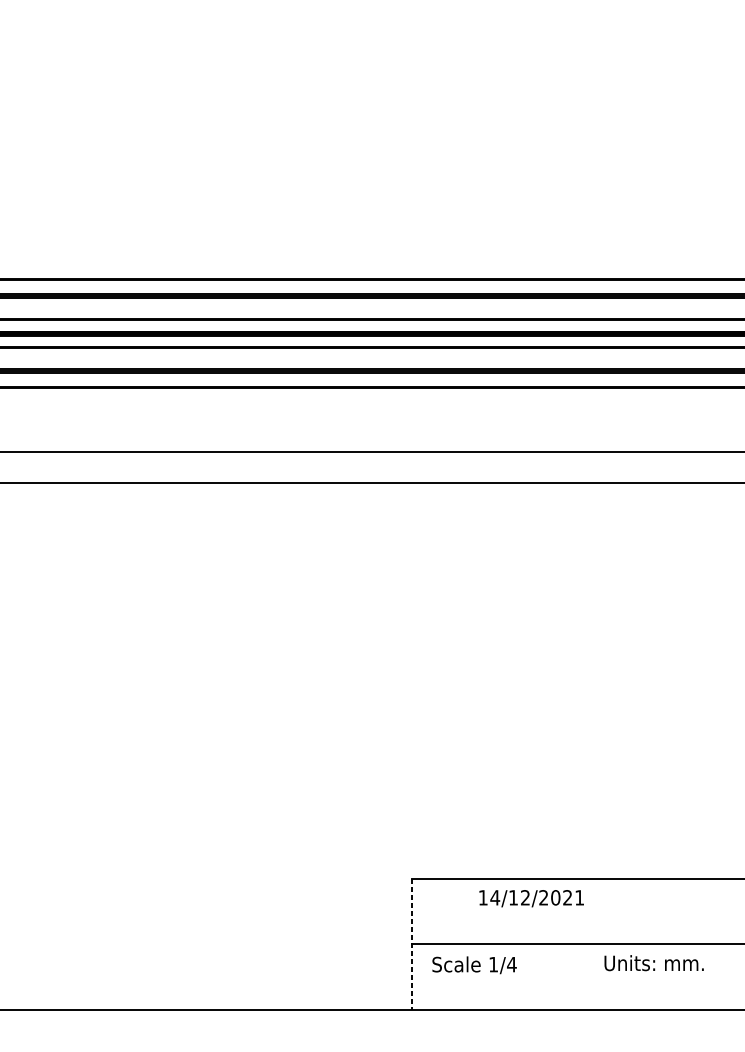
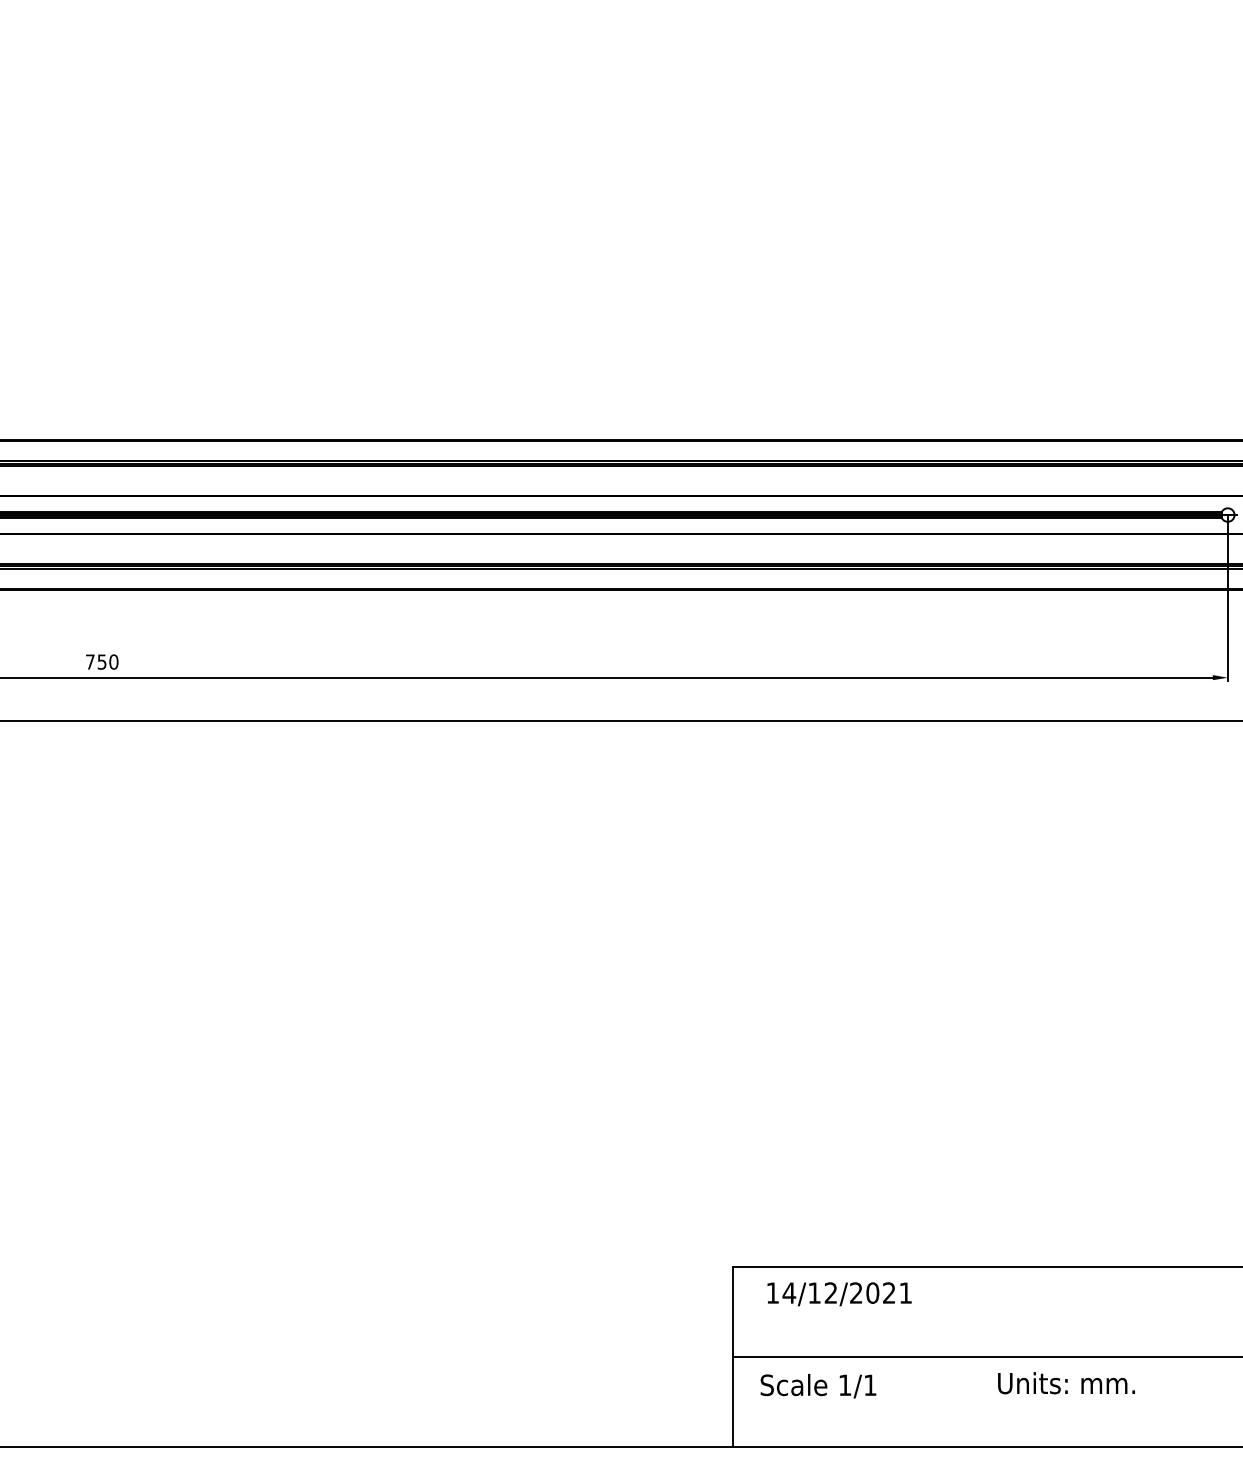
text: (531, 898) -> (839, 1294), moved
line: (412, 944) -> (733, 1357), dashed -> solid
text: (512, 964) -> (870, 1384), 1/4 -> 1/1

